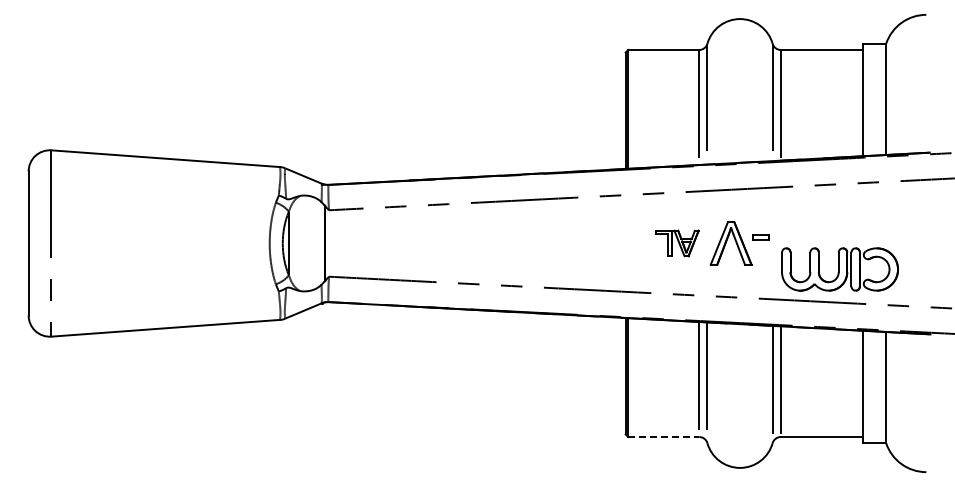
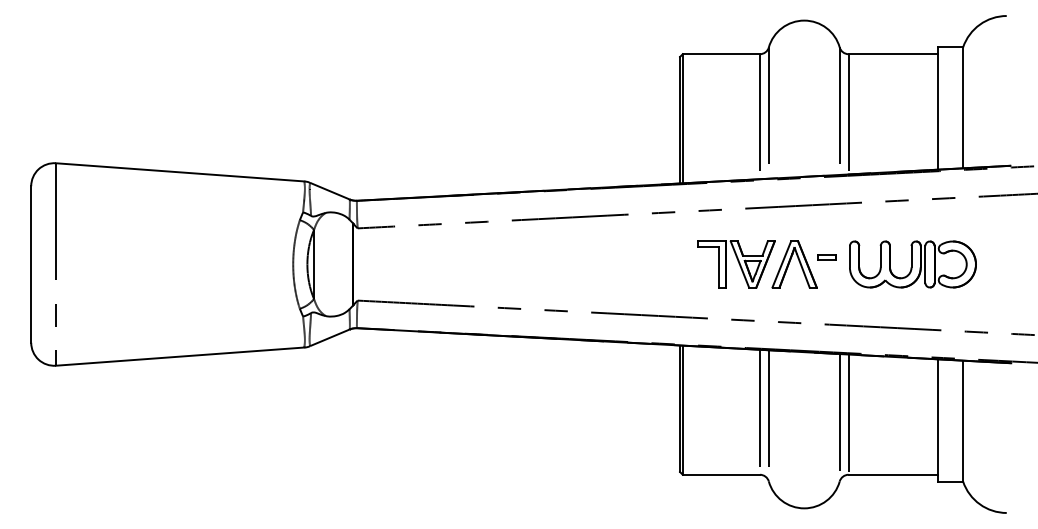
part: (677, 243) -> (736, 264), size x1.67
part: (839, 269) -> (912, 264), moved
line: (663, 437) -> (721, 475), dashed -> solid

